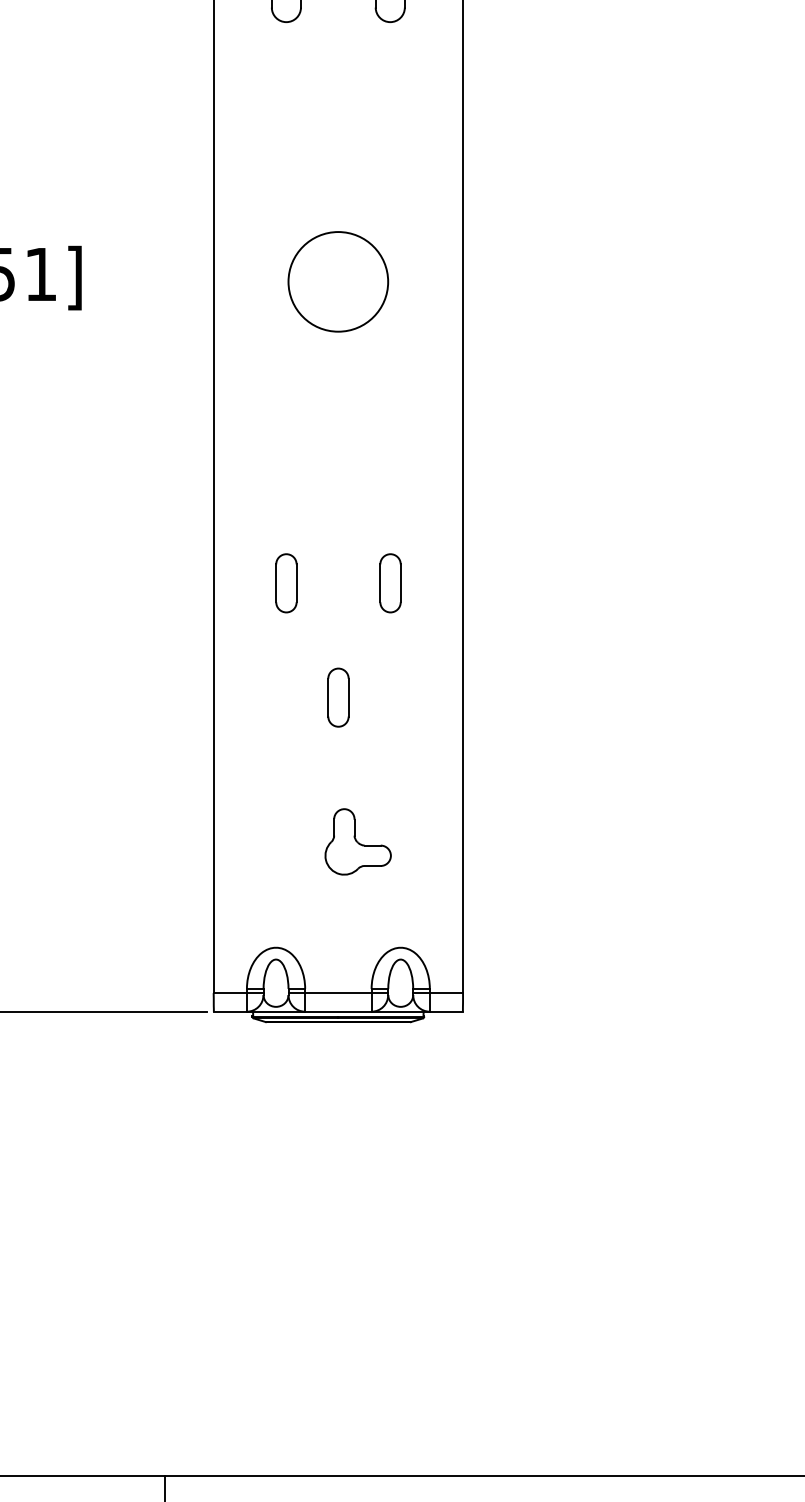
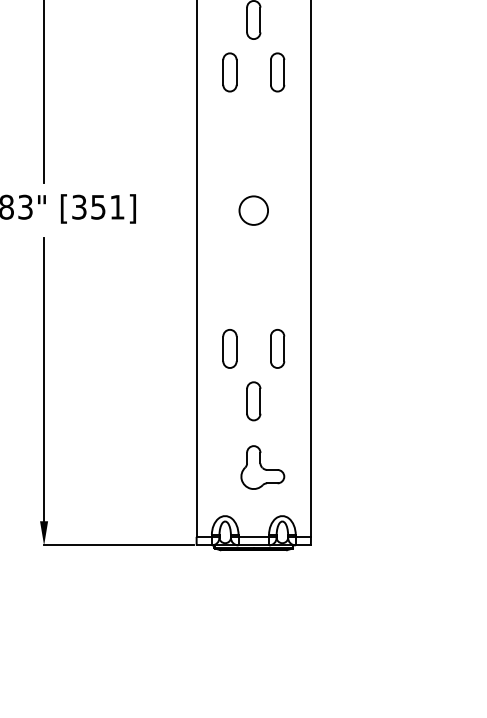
circle: (337, 281) -> (253, 210), size x0.62
part: (285, 582) -> (229, 348), size x1.43
part: (390, 582) -> (277, 348), size x1.43
part: (337, 697) -> (253, 401), size x1.43
part: (357, 841) -> (262, 467), size x1.43

